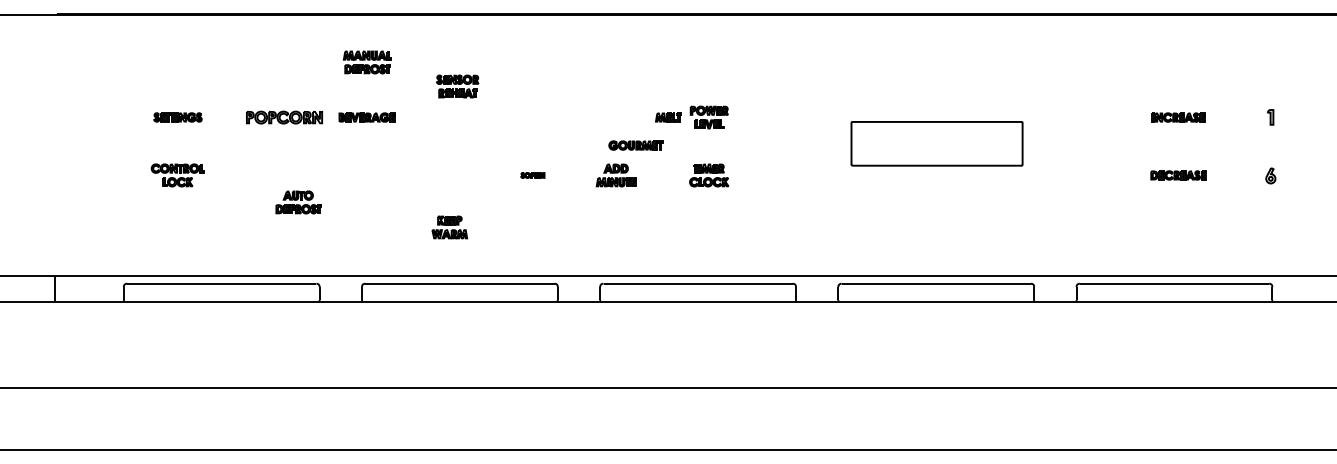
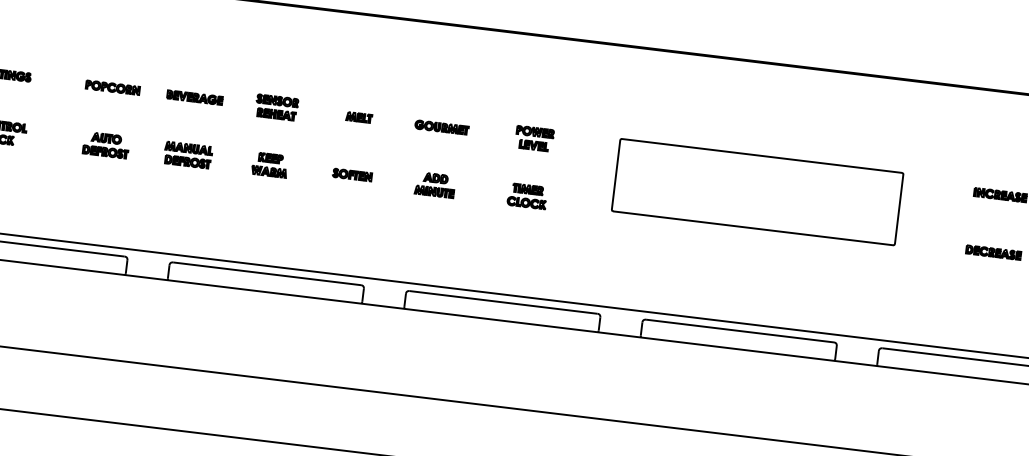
part: (366, 62) -> (187, 155), moved
part: (457, 86) -> (276, 107), moved
part: (284, 117) -> (112, 87), size x0.71
part: (668, 117) -> (359, 117), moved
part: (936, 143) -> (757, 191), size x1.67
part: (635, 145) -> (441, 127), moved
part: (532, 175) -> (352, 175), size x1.67
part: (298, 202) -> (105, 145), moved
part: (449, 227) -> (269, 165), moved

